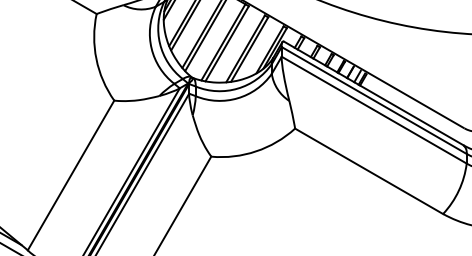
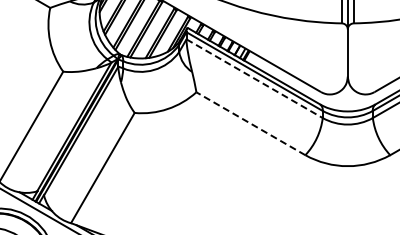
line: (374, 109) -> (254, 78), solid -> dashed
line: (368, 170) -> (250, 123), solid -> dashed

